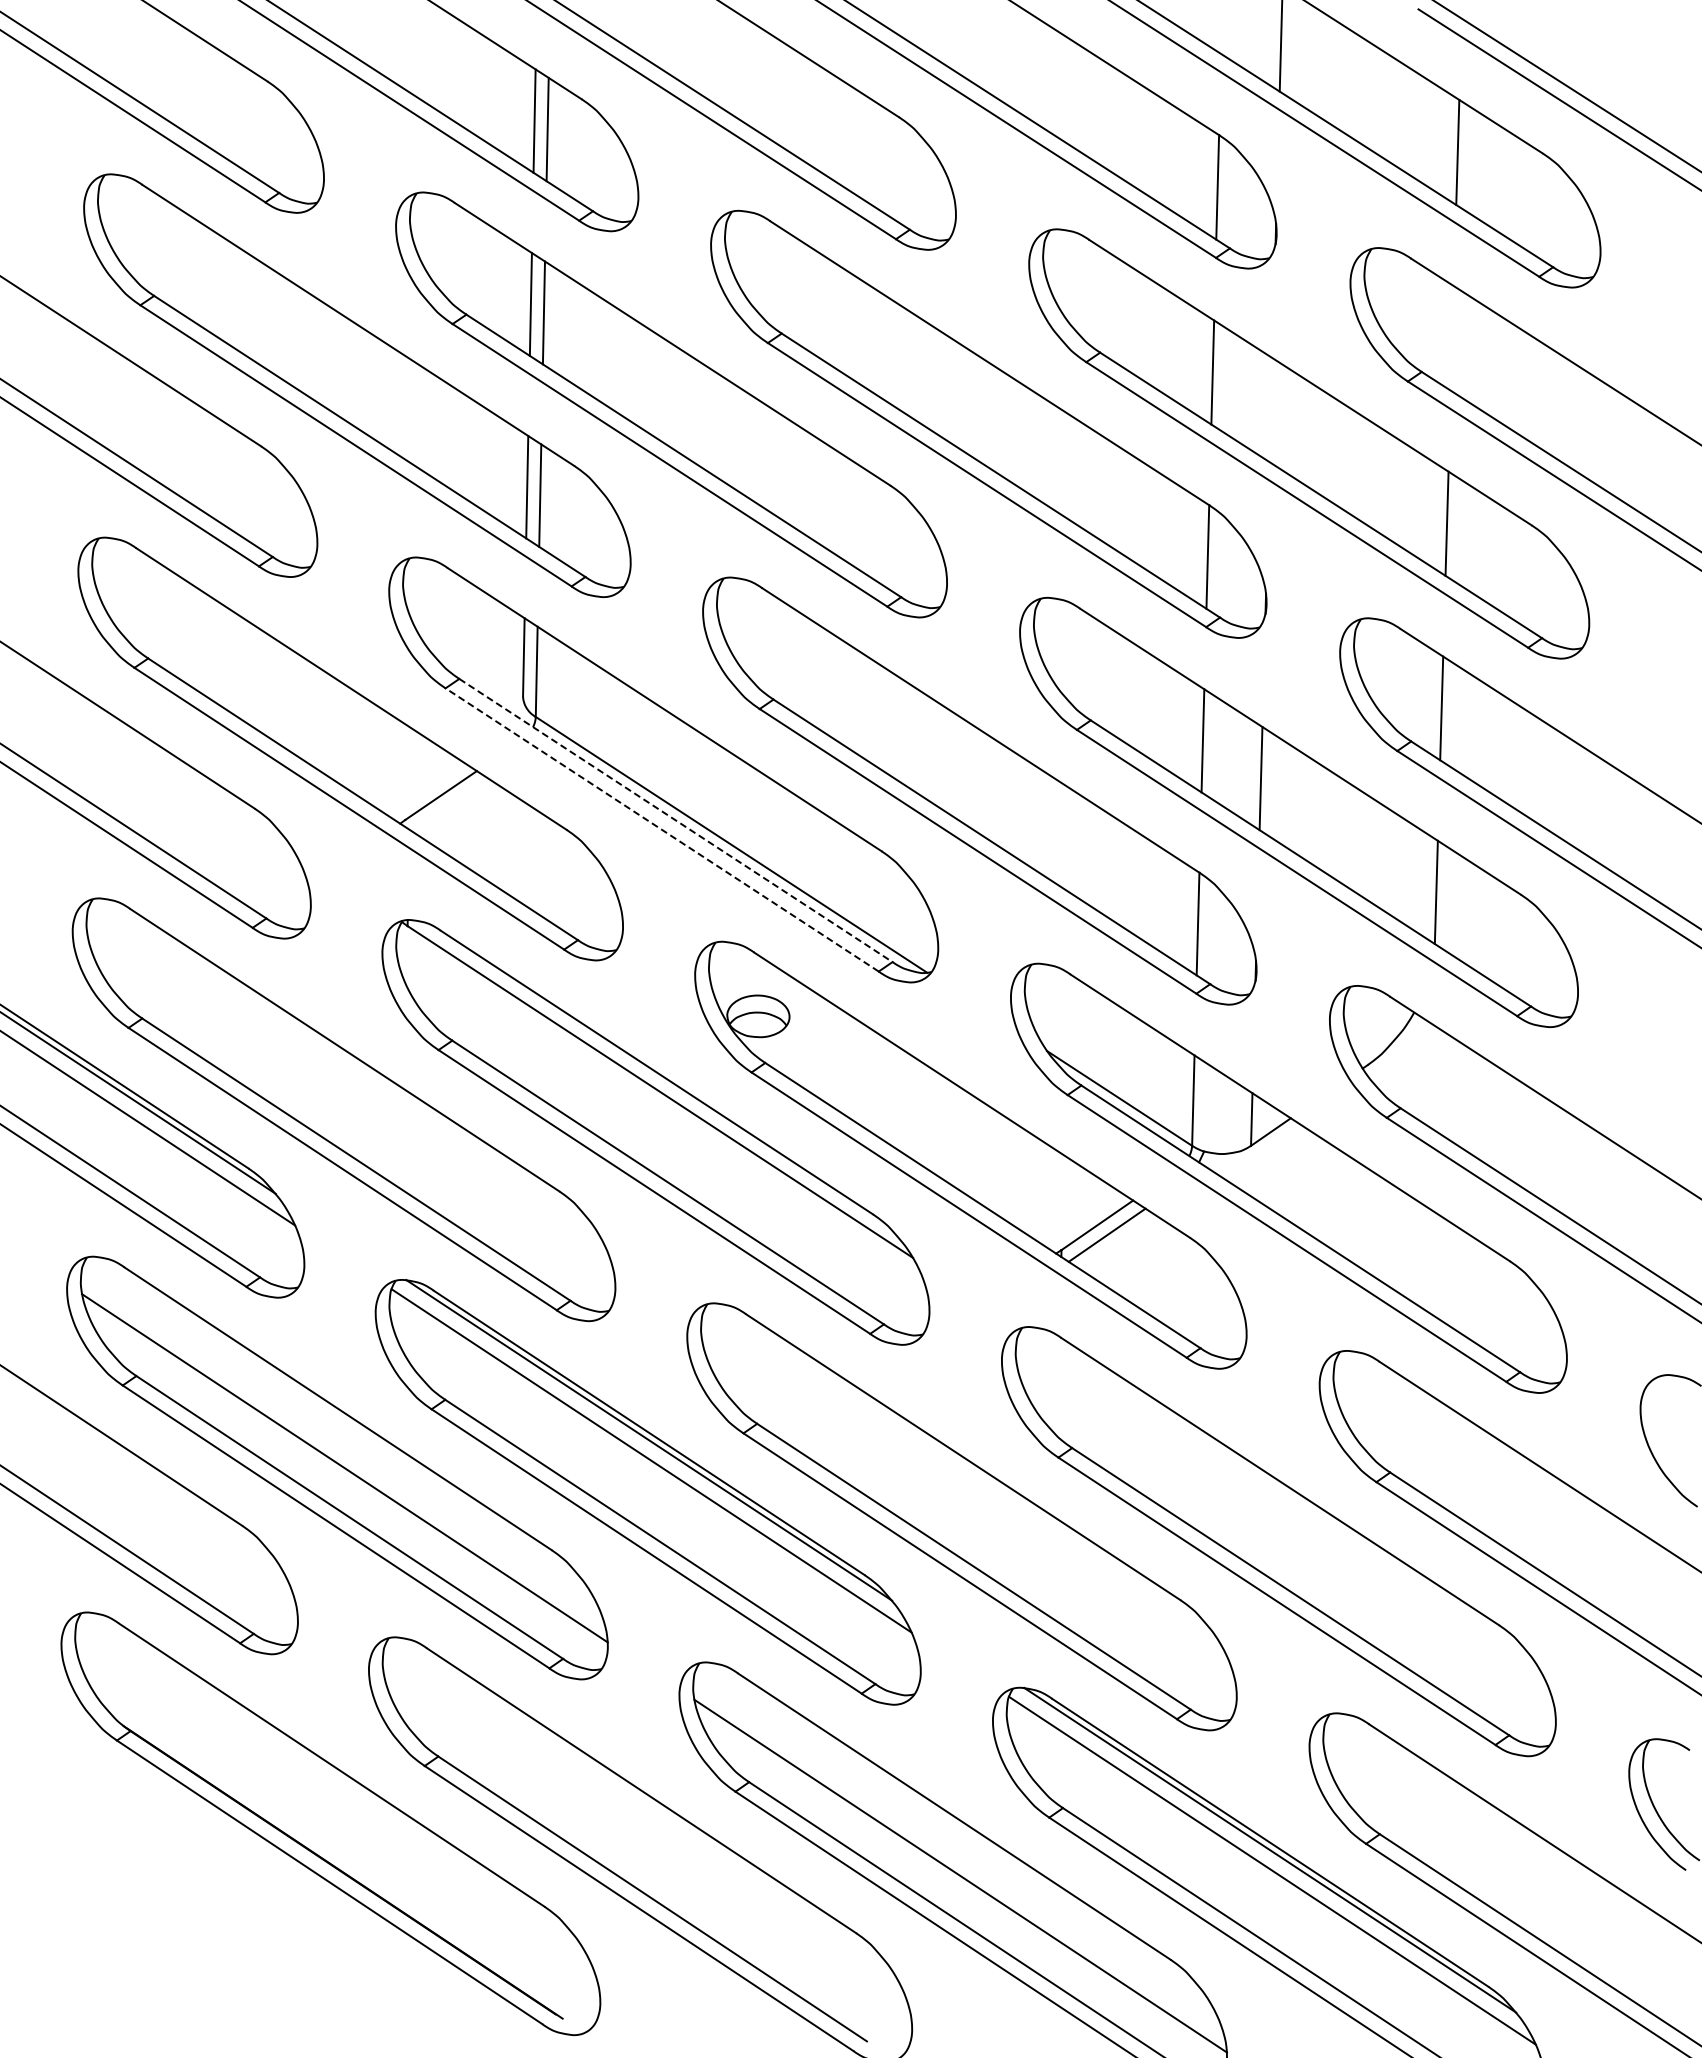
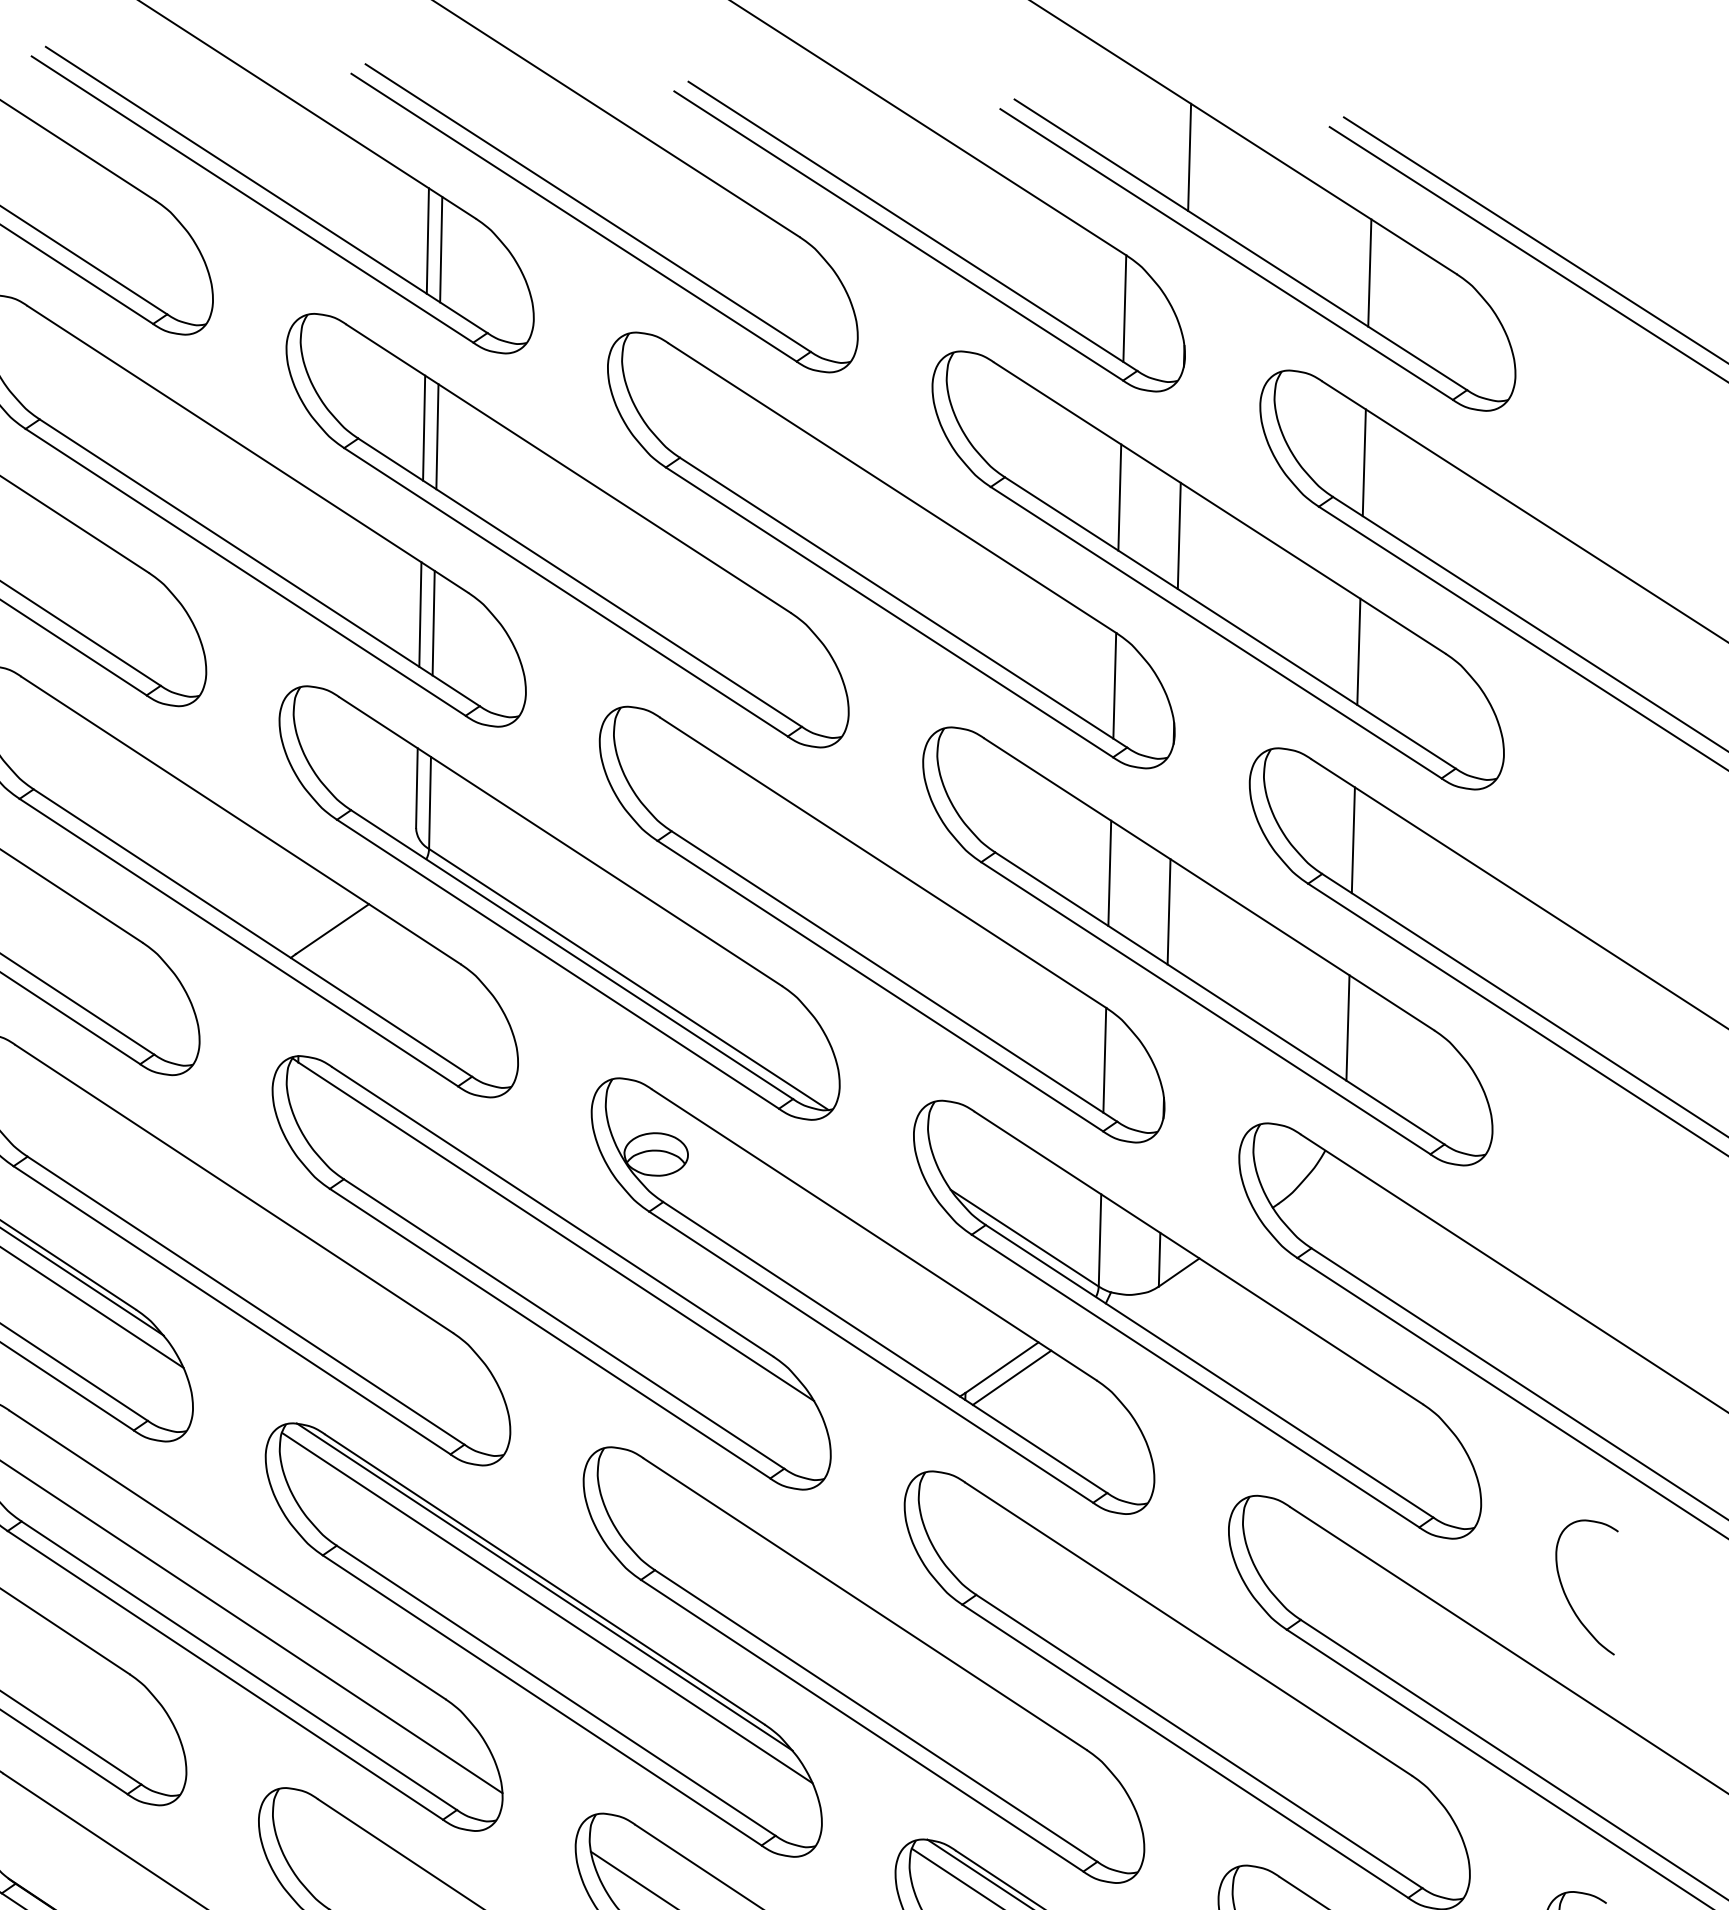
line: (1451, 338) -> (1363, 462), added
line: (1270, 410) -> (1178, 536), added
line: (675, 820) -> (571, 954), dashed -> solid
line: (662, 829) -> (558, 963), dashed -> solid

